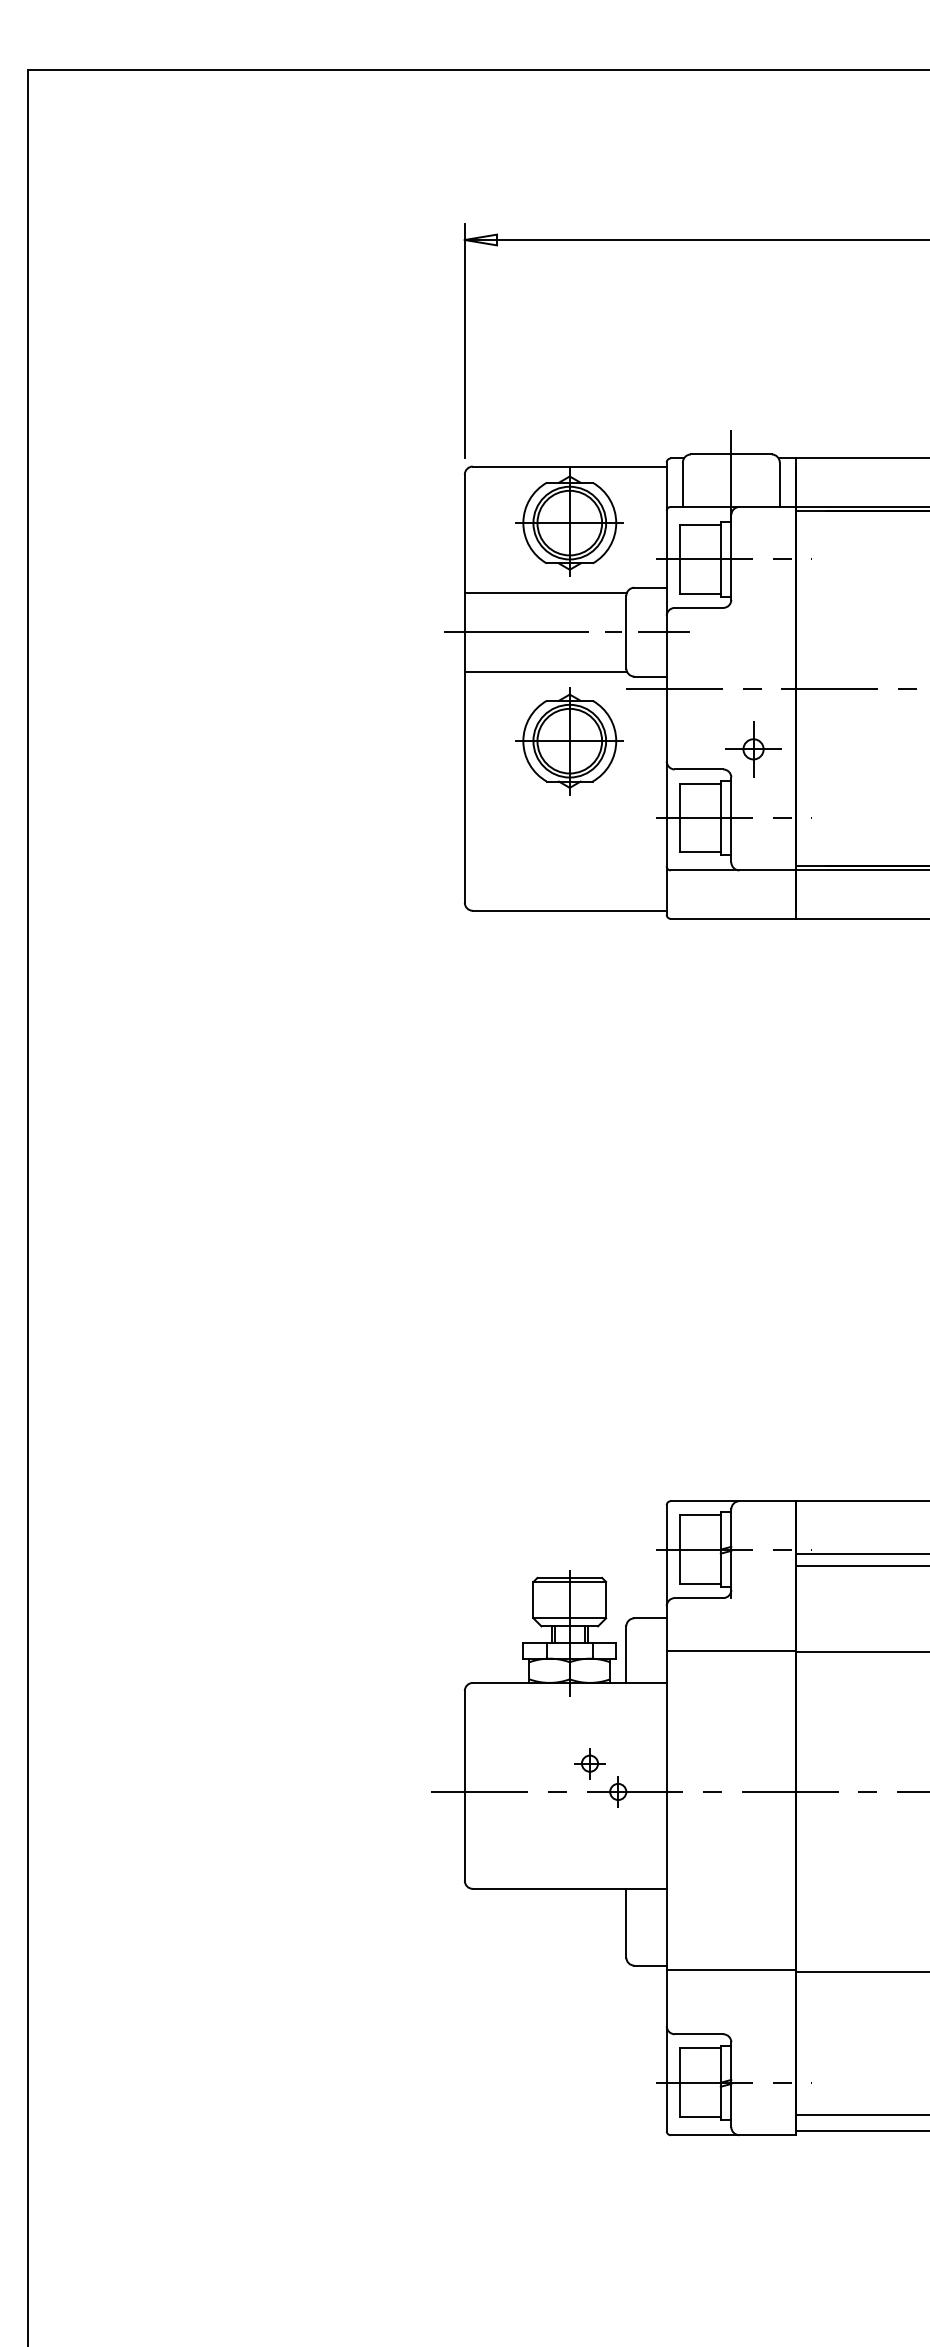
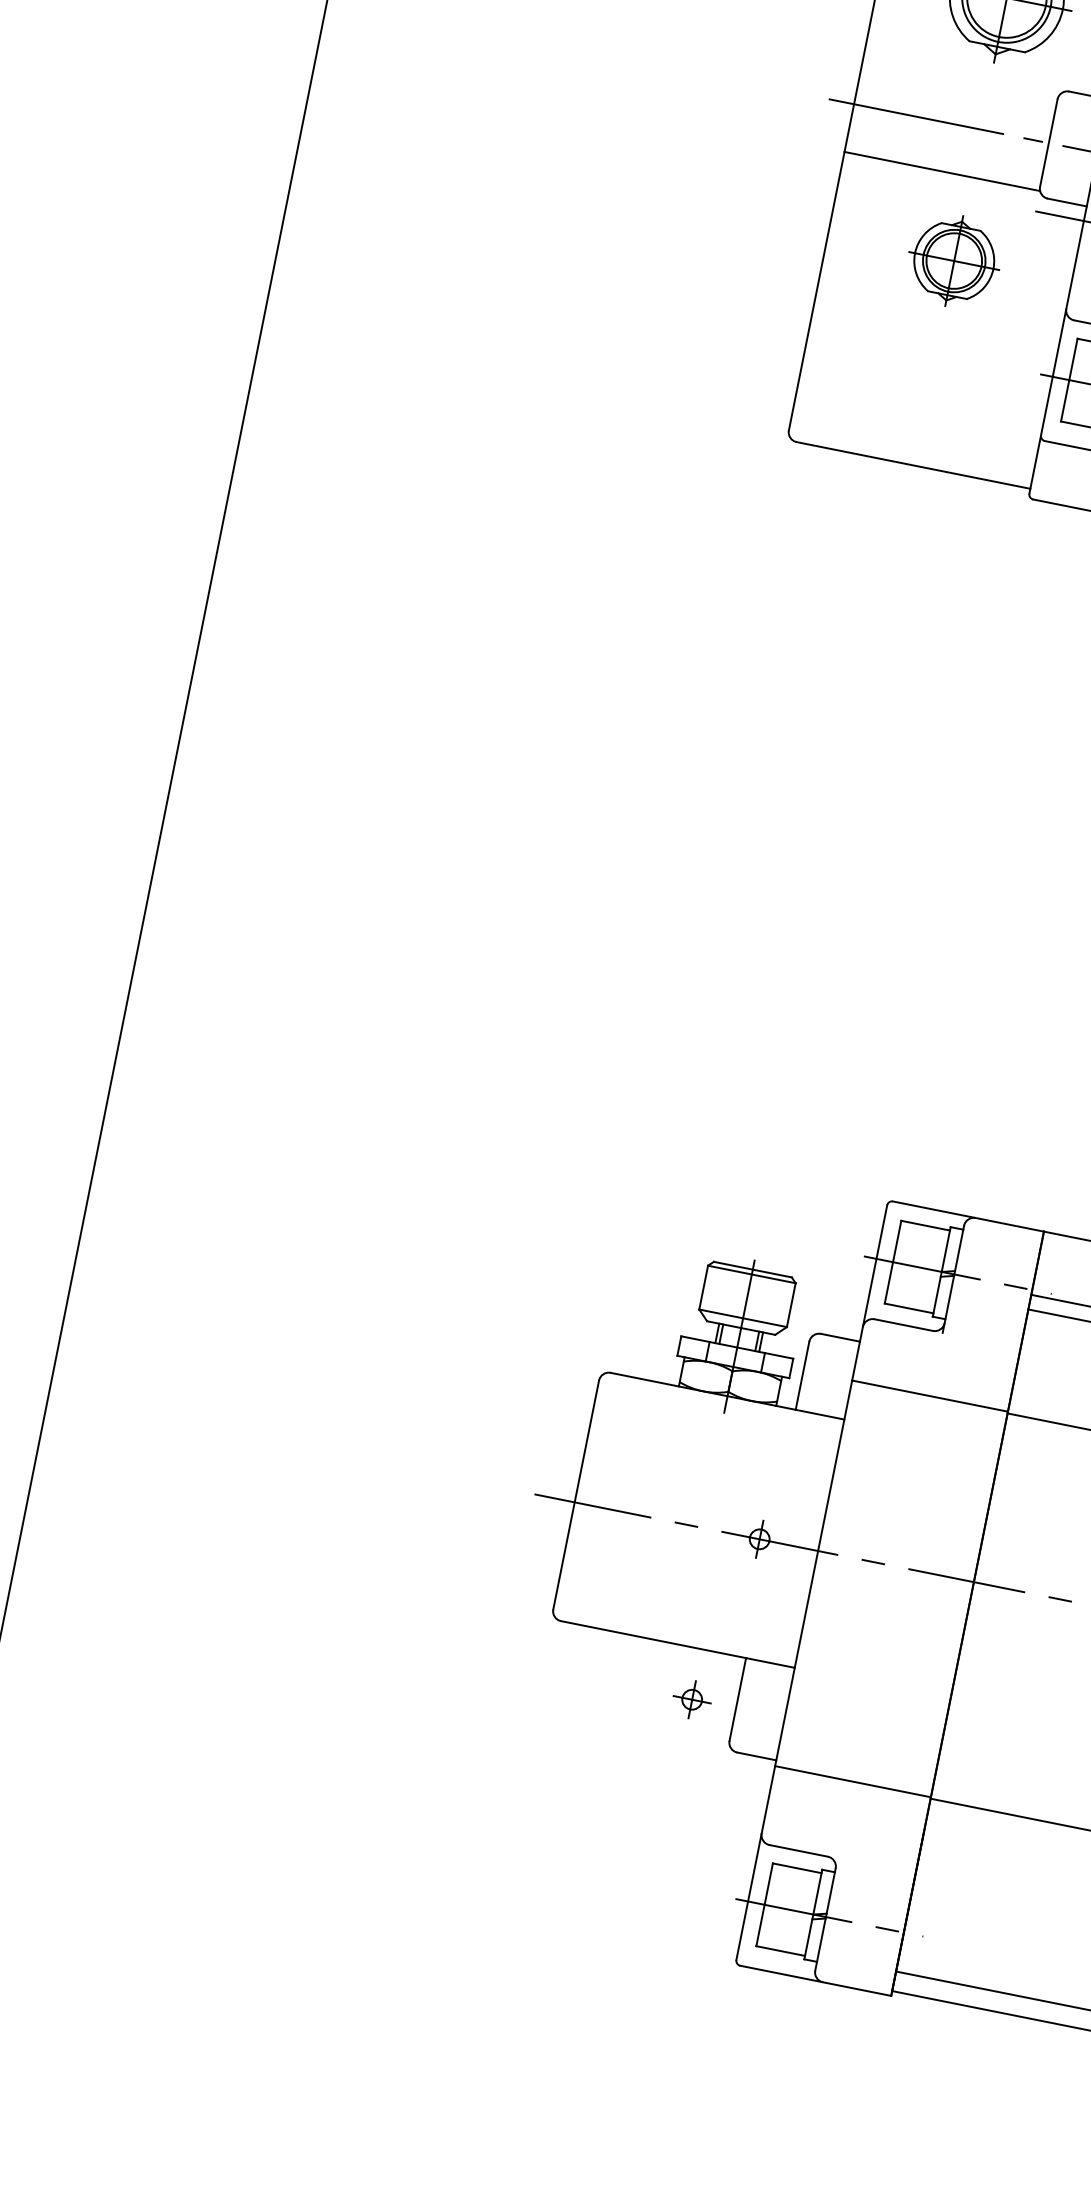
line: (545, 592) -> (960, 75), removed
part: (569, 741) -> (953, 261), size x0.7
part: (589, 1763) -> (691, 1699), moved

